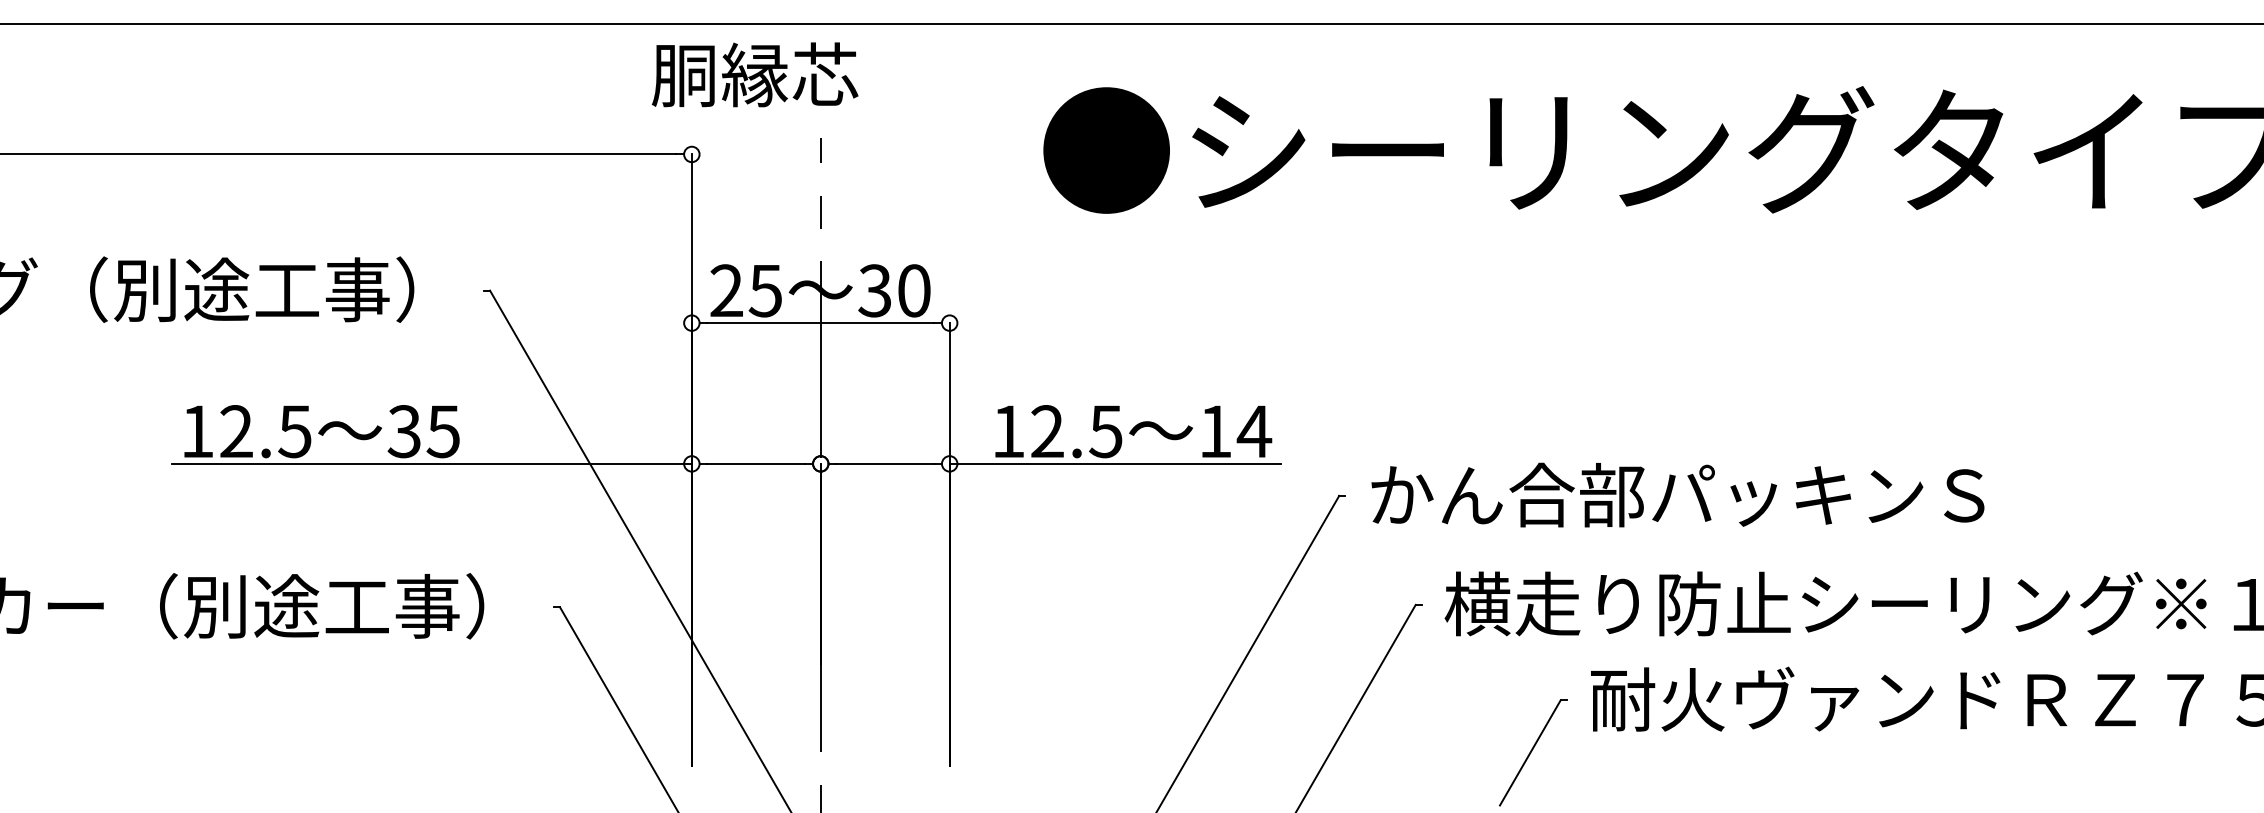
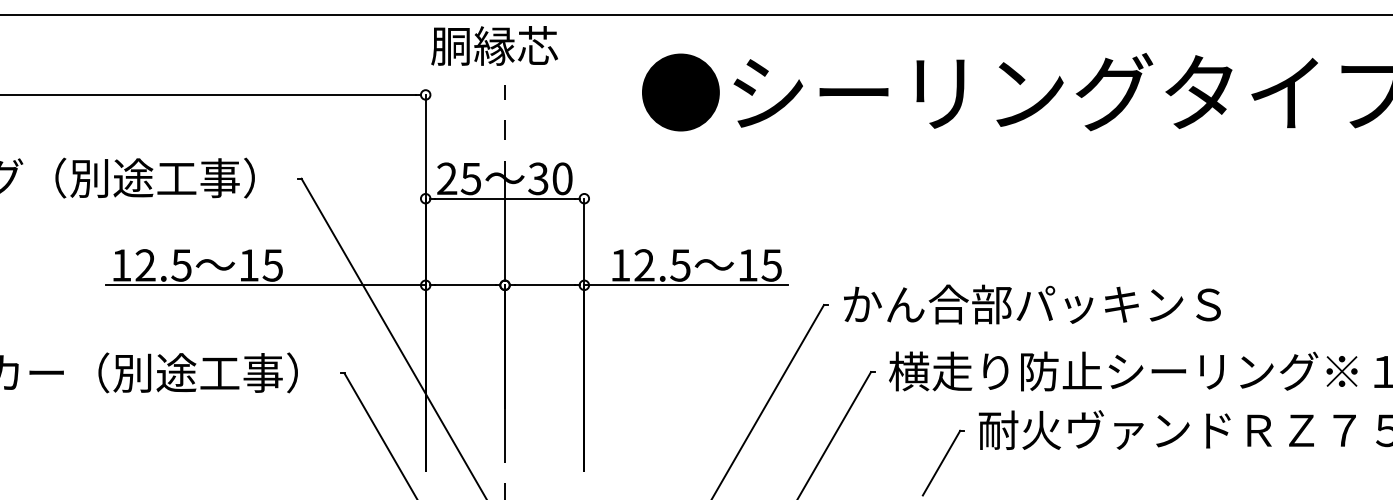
text: (754, 74) -> (494, 45), moved
text: (403, 431) -> (248, 265), 35 -> 15
text: (1253, 431) -> (771, 265), 14 -> 15

